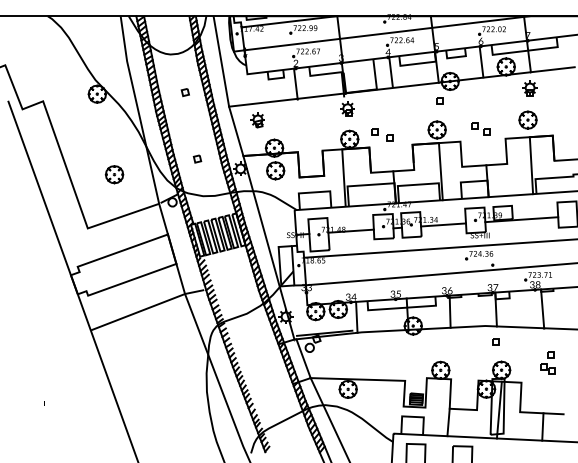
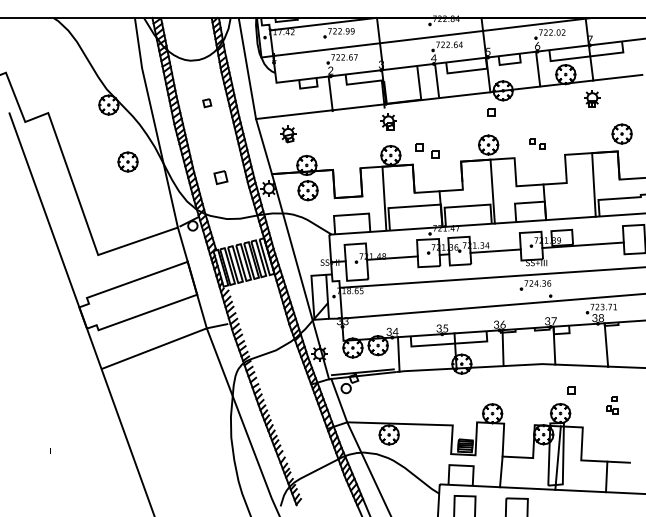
part: (527, 119) -> (621, 133), moved
part: (480, 128) -> (537, 143), size x0.7
part: (197, 159) -> (220, 177), size x1.6
part: (114, 174) -> (127, 161), moved
part: (496, 342) -> (571, 390), moved
part: (548, 363) -> (612, 405), size x0.7

